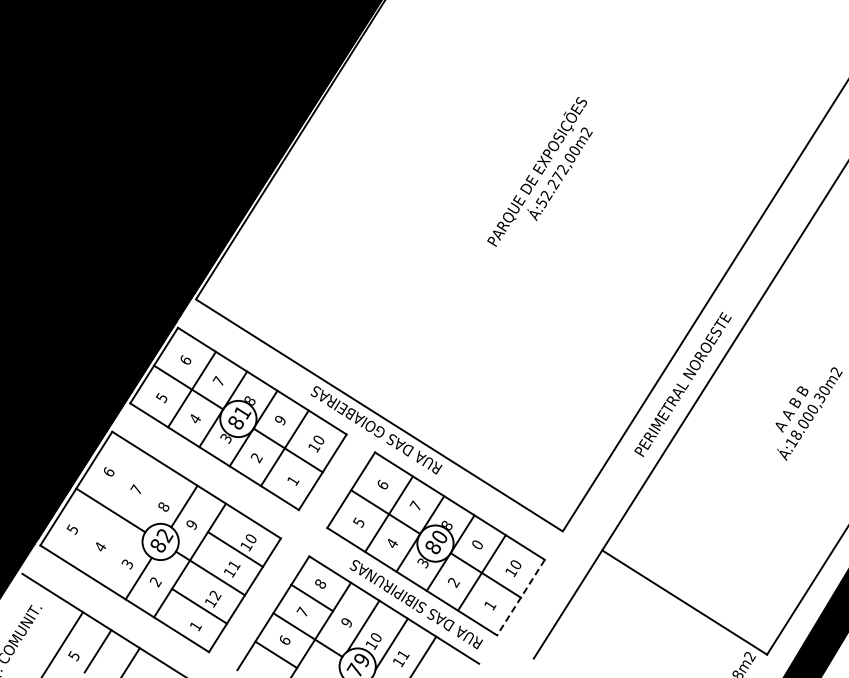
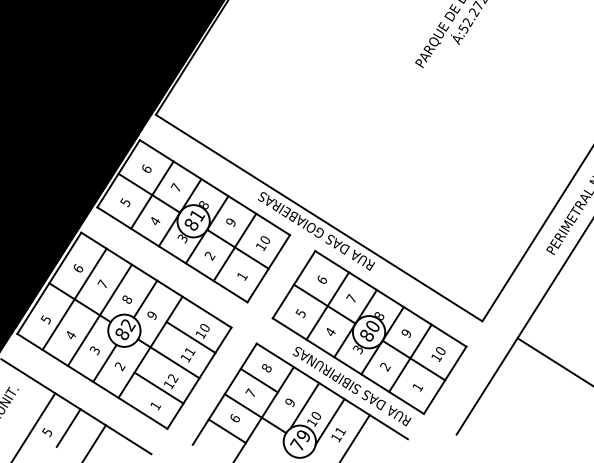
line: (104, 506) -> (74, 299), added
line: (133, 524) -> (100, 315), added
text: (477, 545) -> (406, 333), 0 -> 9
line: (520, 597) -> (444, 380), dashed -> solid

